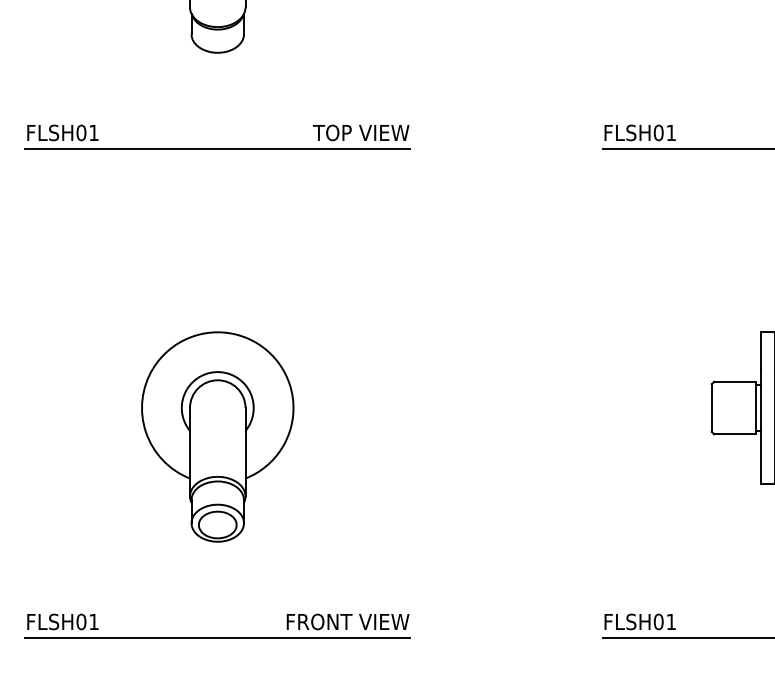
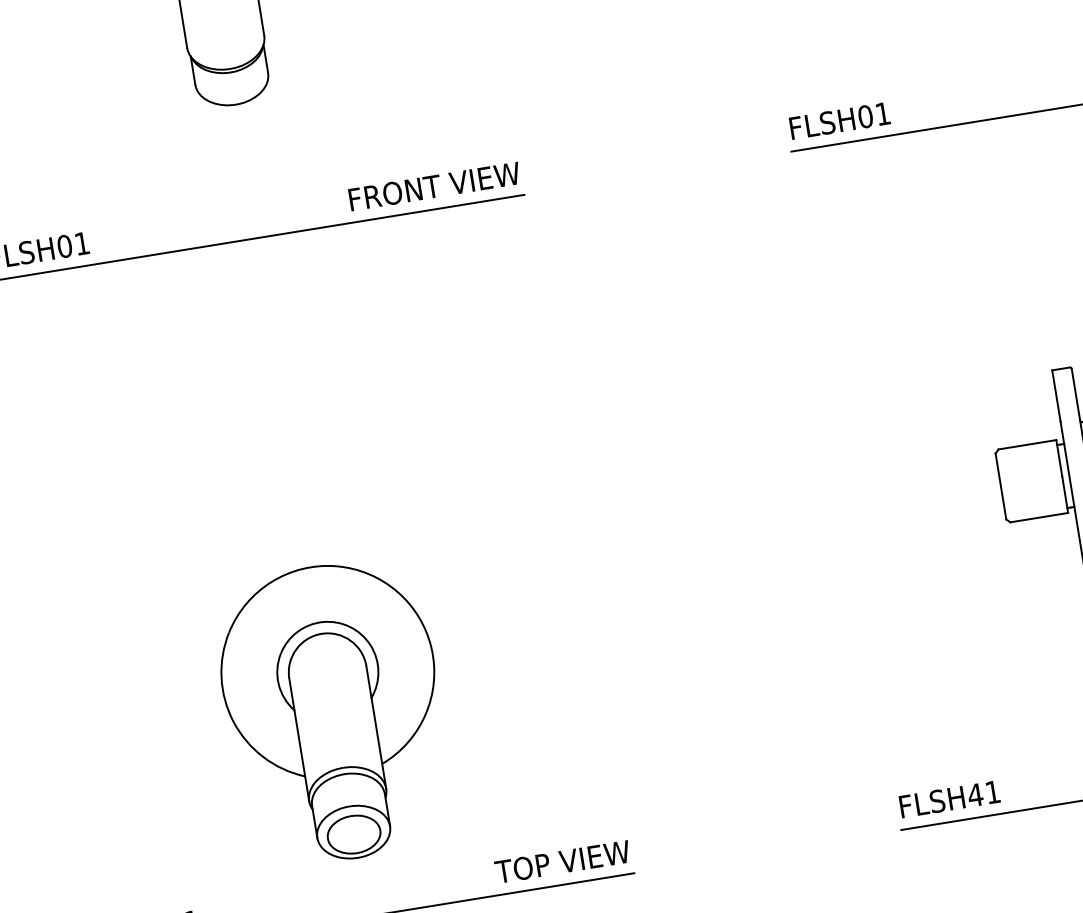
text: (319, 132) -> (394, 192), TOP VIEW -> FRONT VIEW
part: (217, 436) -> (333, 711), moved
text: (319, 621) -> (504, 870), FRONT VIEW -> TOP VIEW
text: (658, 621) -> (975, 794), FLSH01 -> FLSH41

